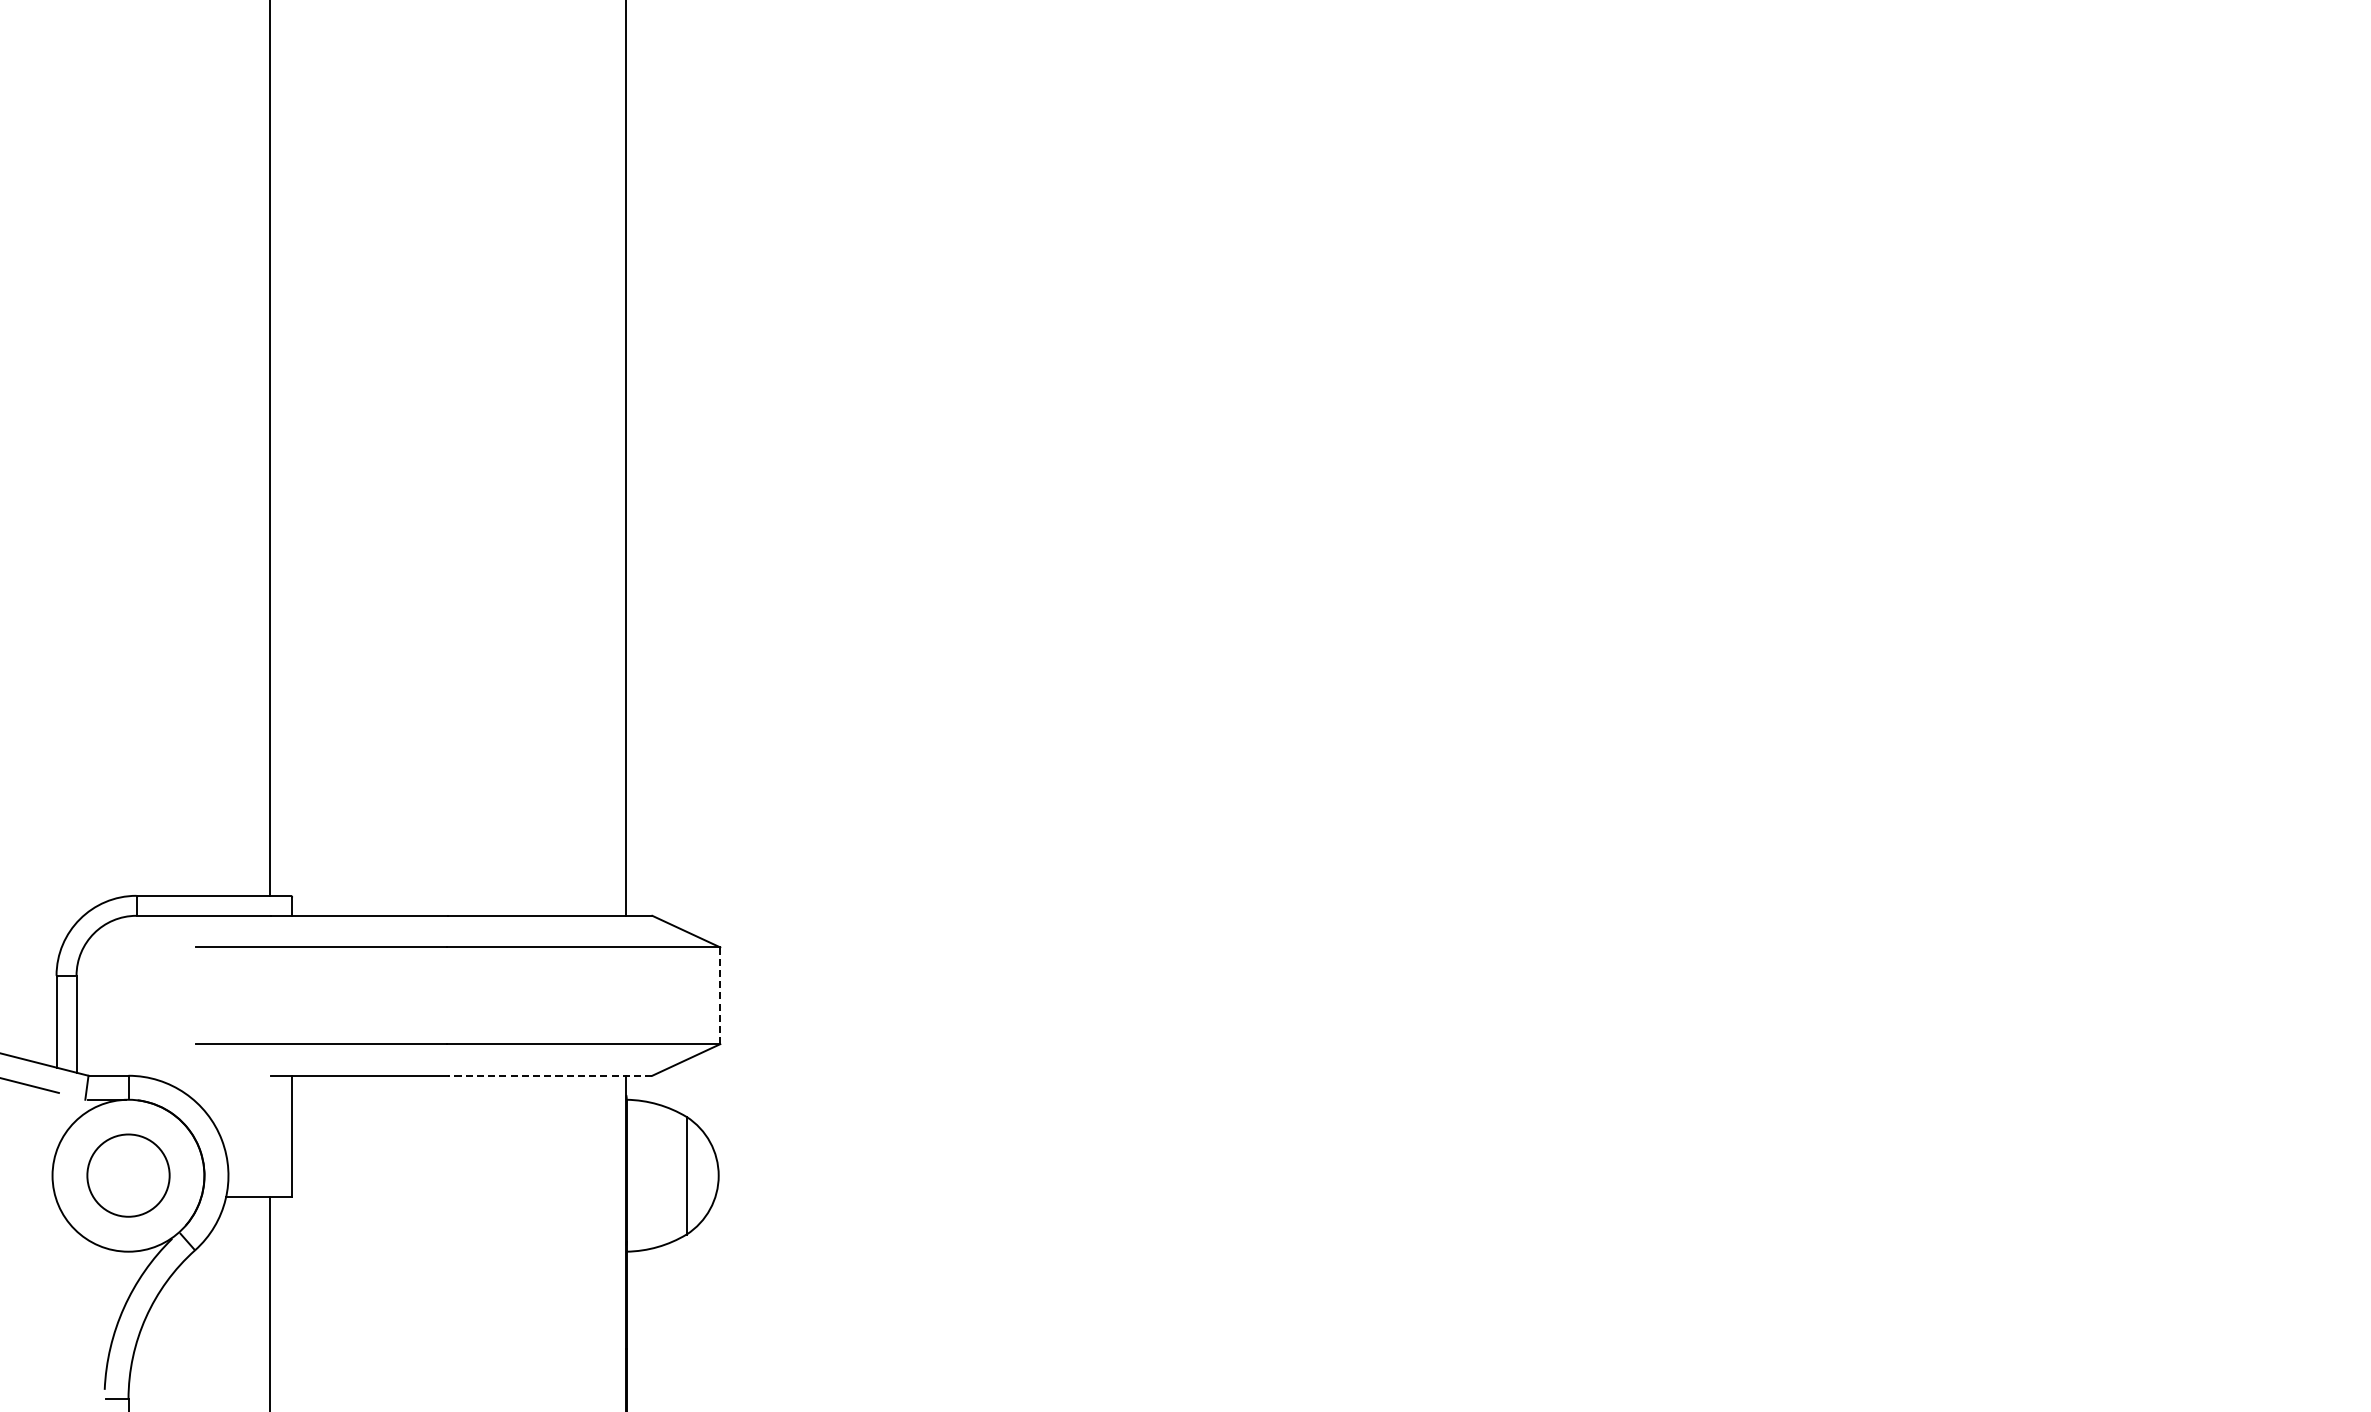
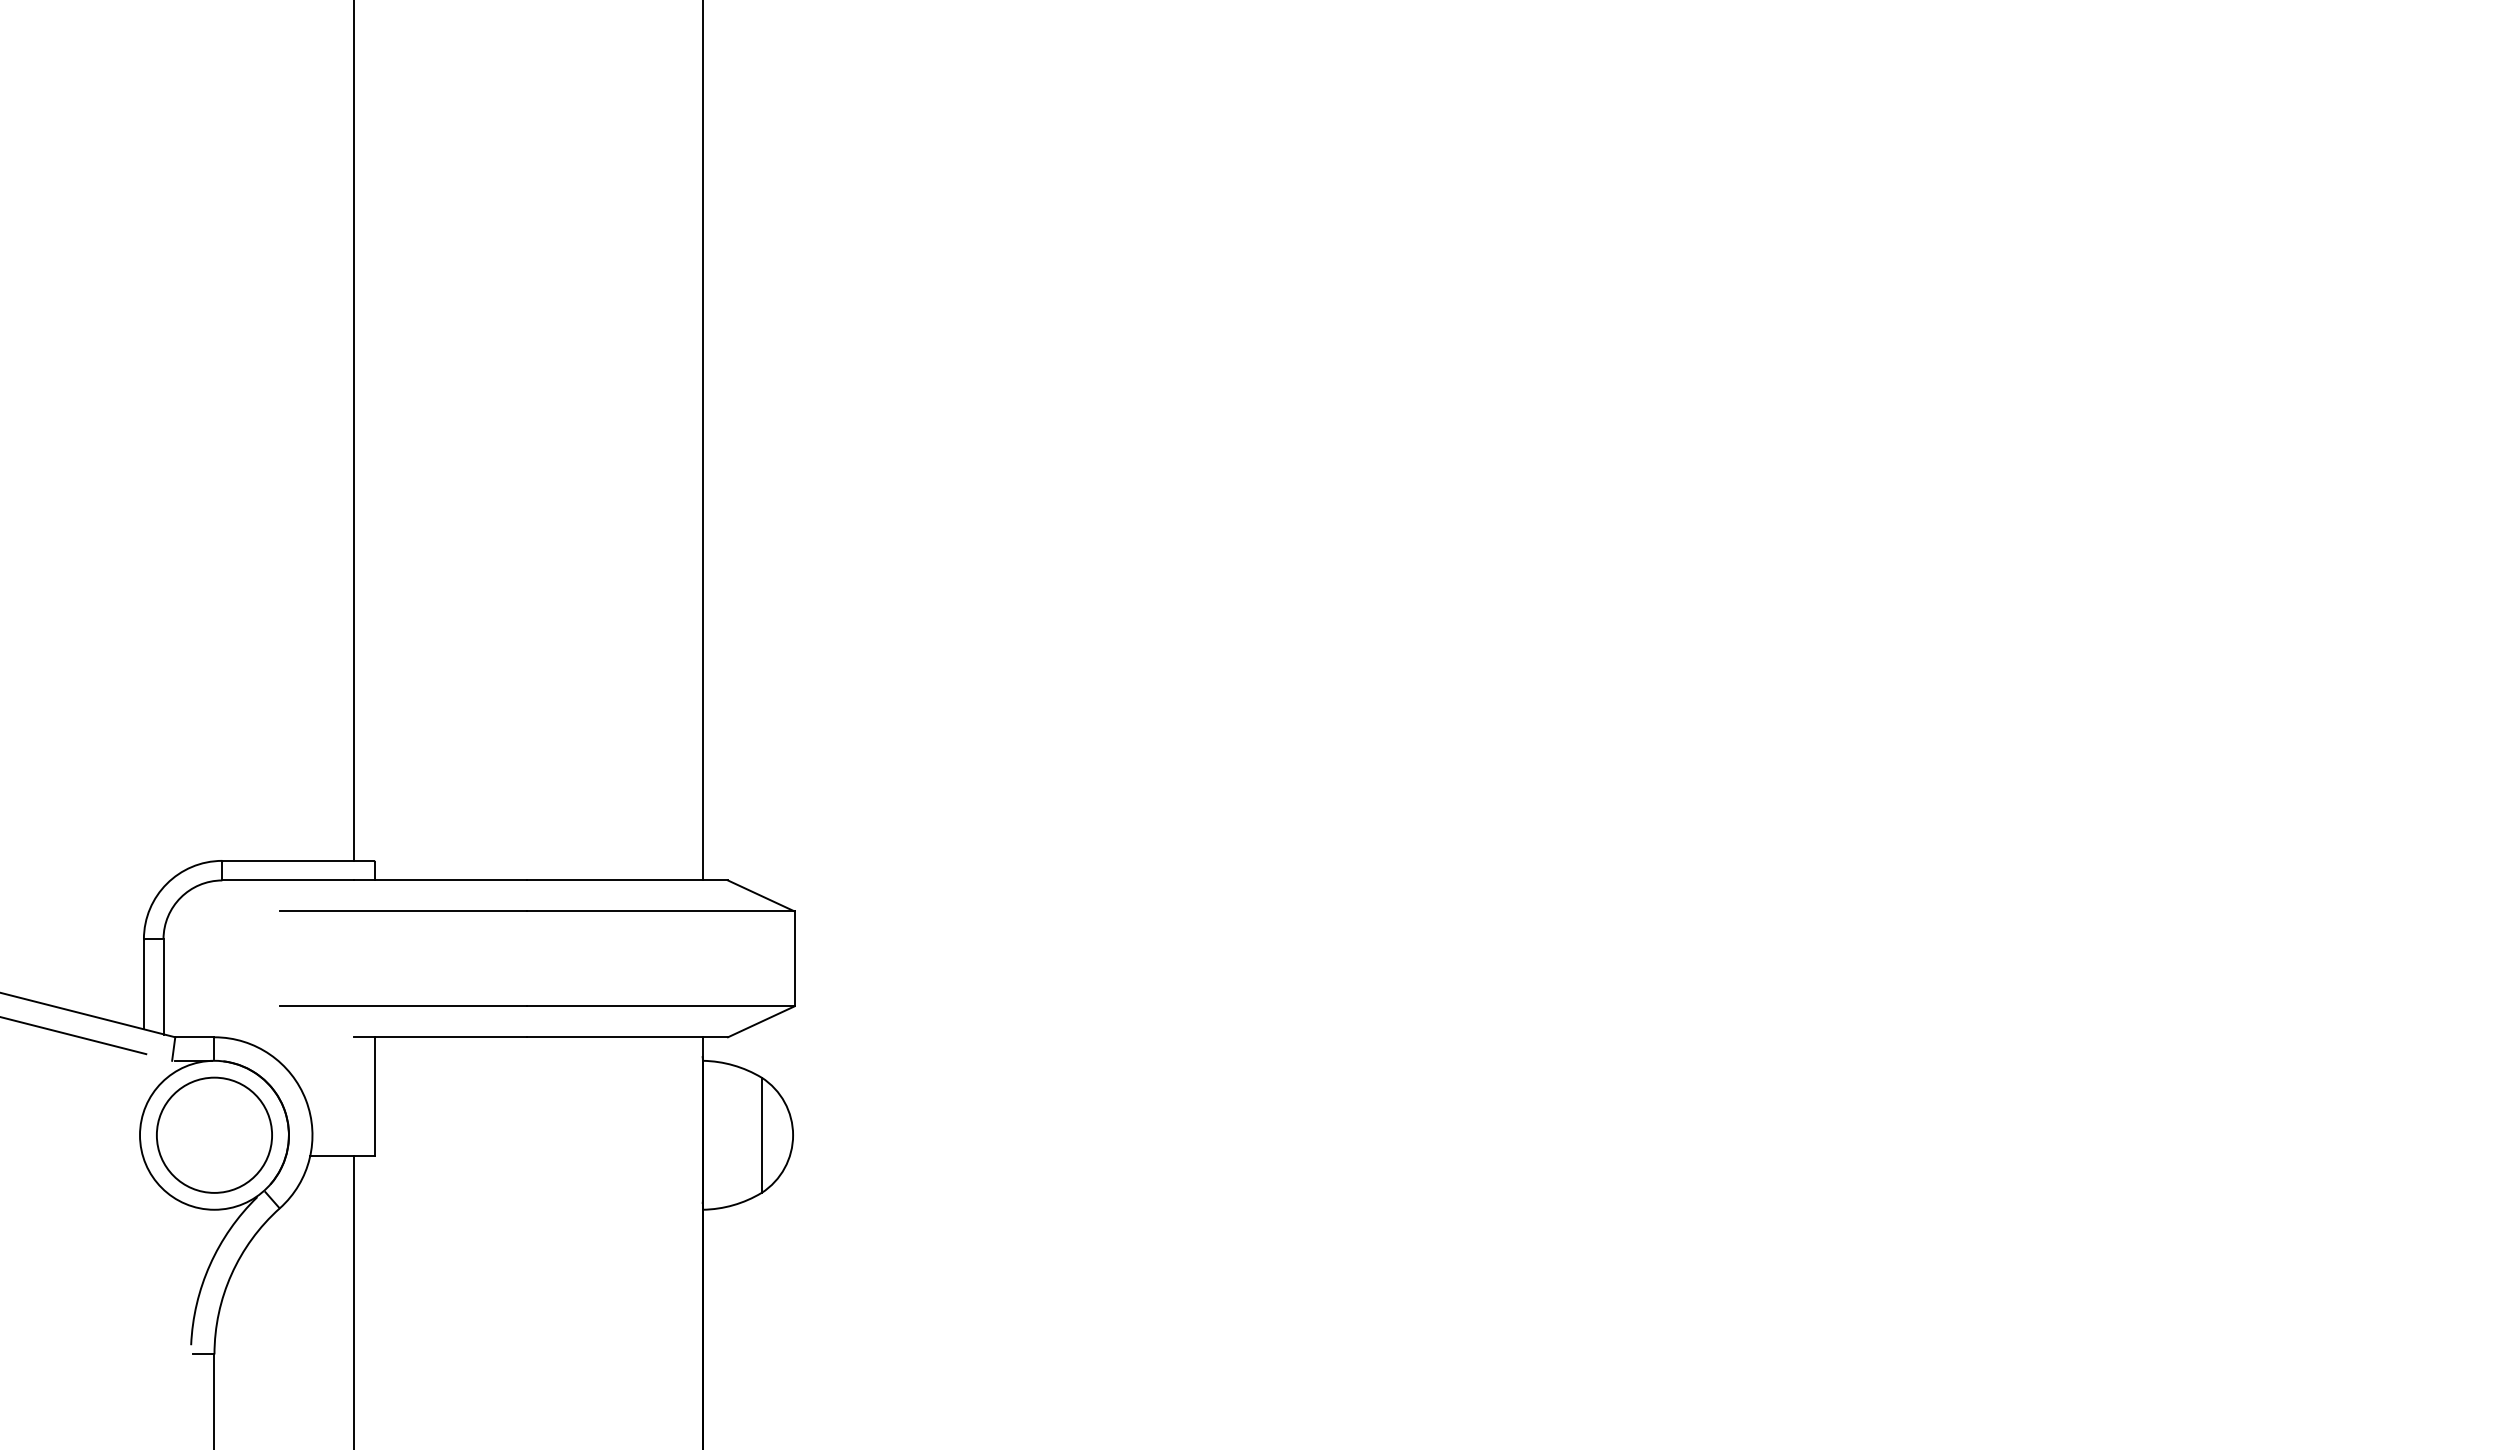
line: (720, 996) -> (794, 959), dashed -> solid
line: (549, 1075) -> (627, 1037), dashed -> solid
circle: (128, 1174) -> (214, 1134), size x1.43

